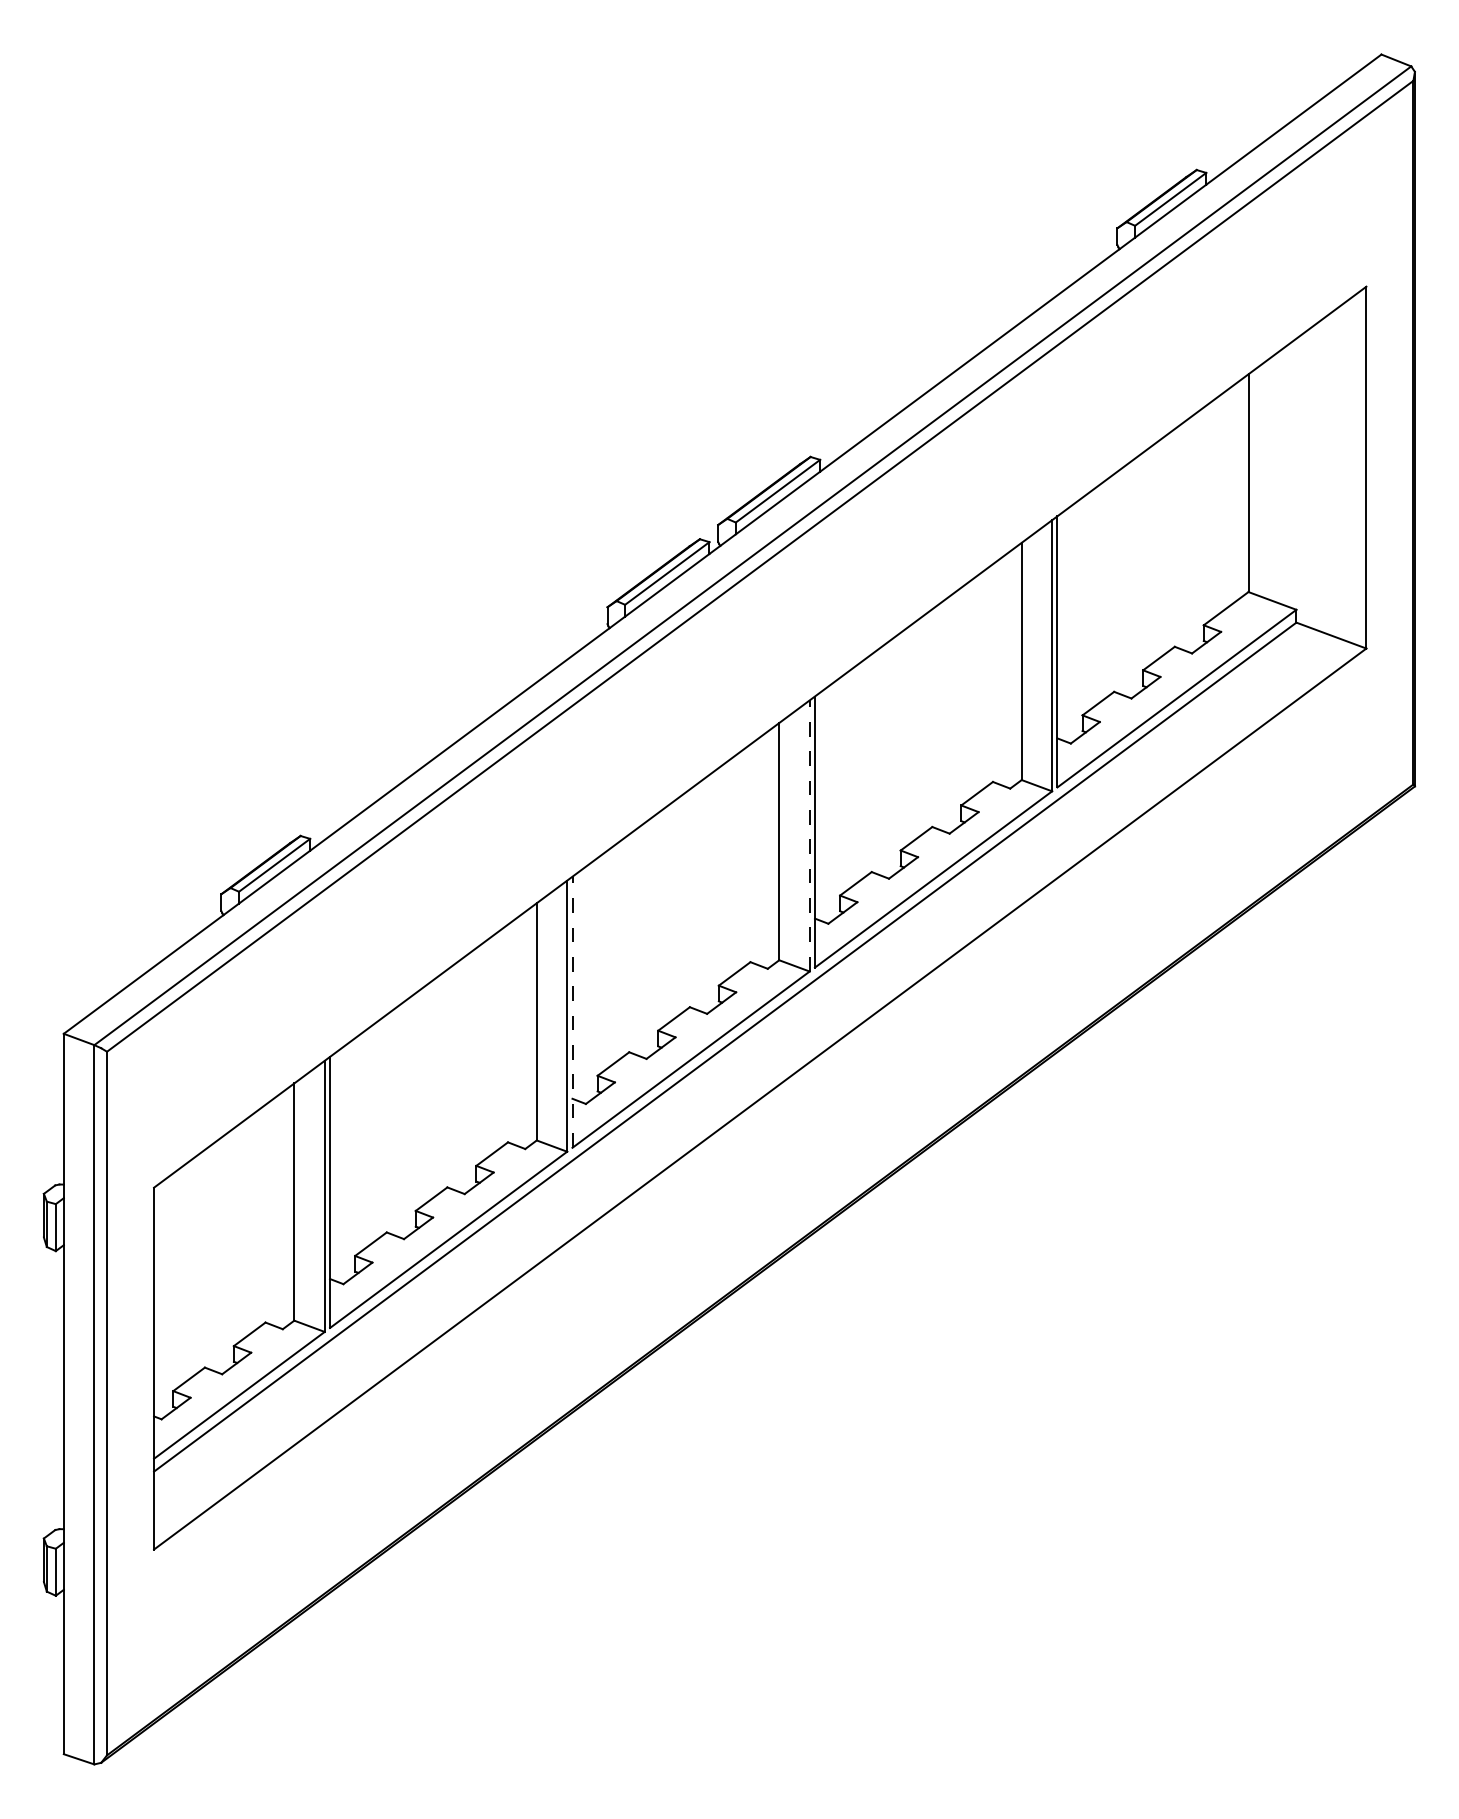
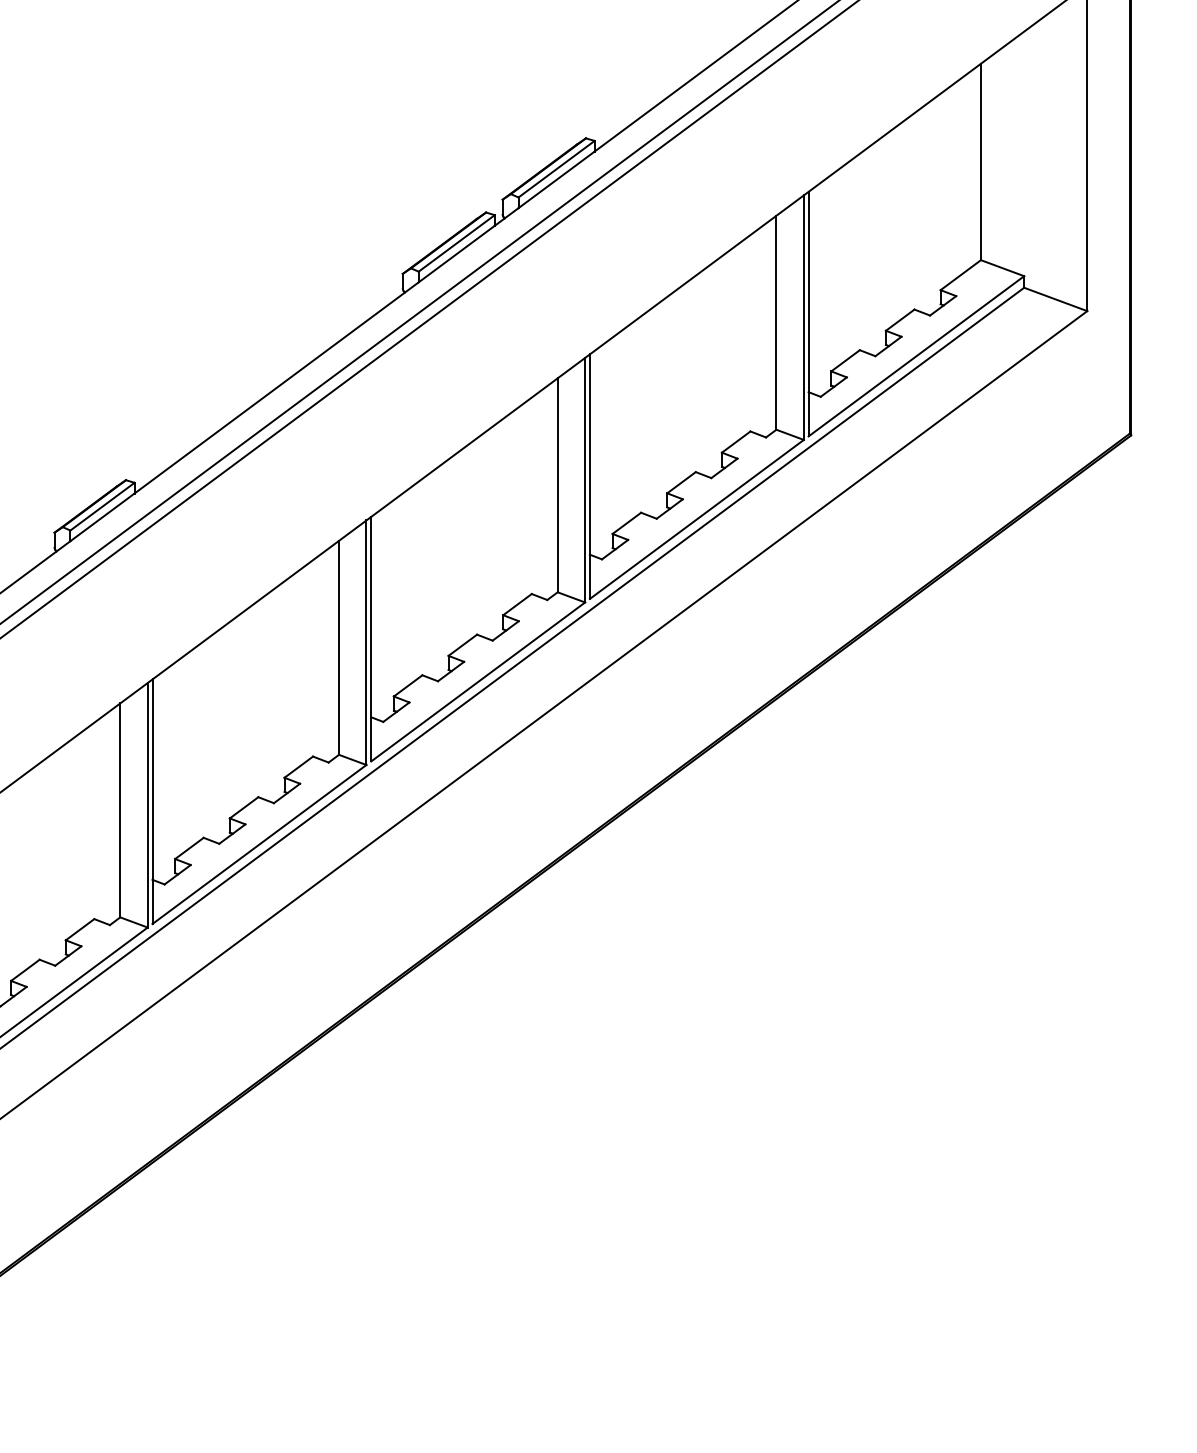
line: (809, 835) -> (584, 479), dashed -> solid
line: (572, 1012) -> (371, 639), dashed -> solid

